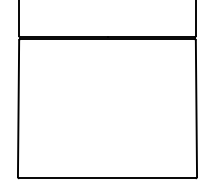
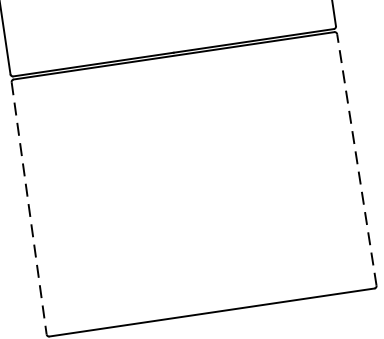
line: (196, 108) -> (356, 159), solid -> dashed
line: (18, 109) -> (29, 209), solid -> dashed

